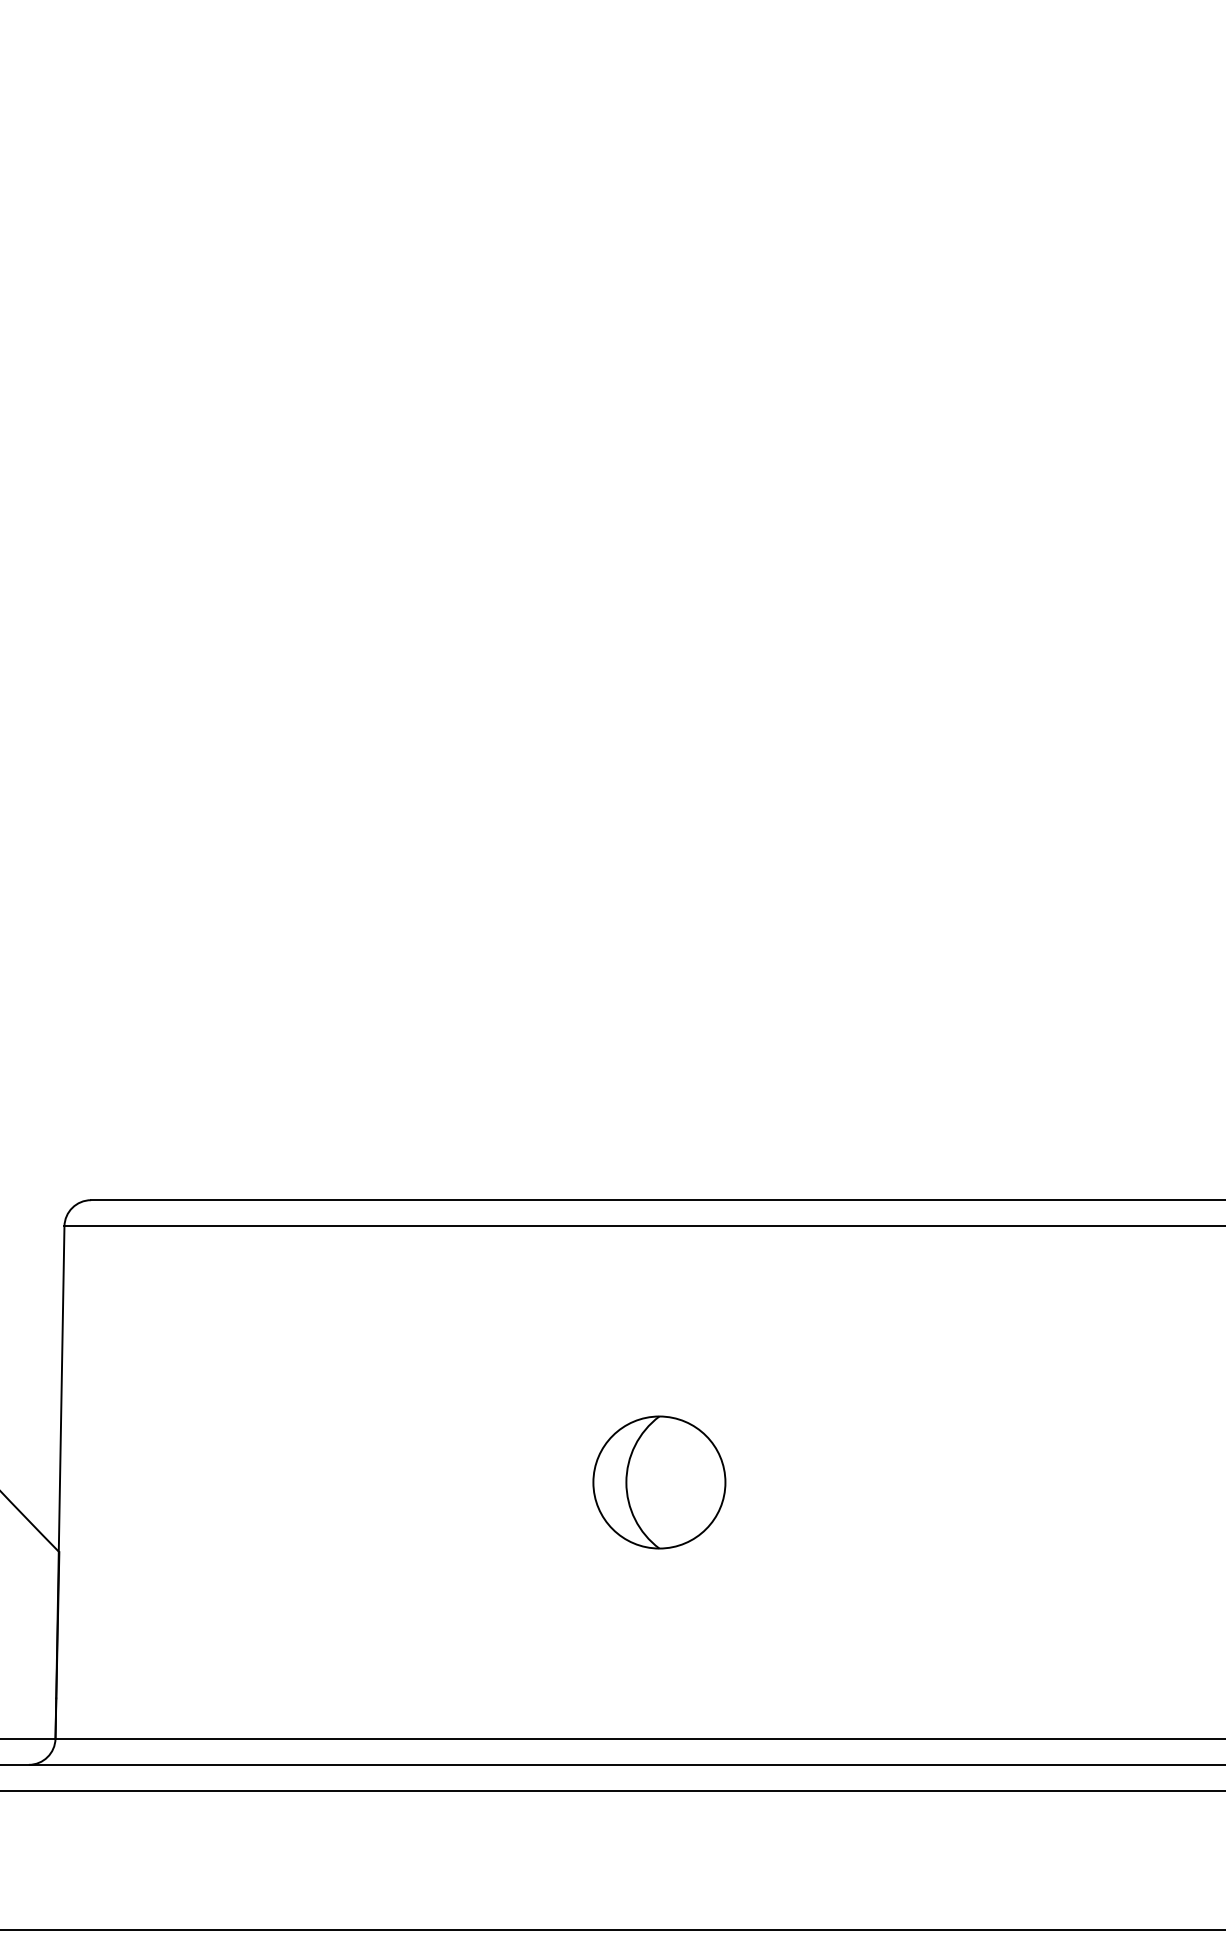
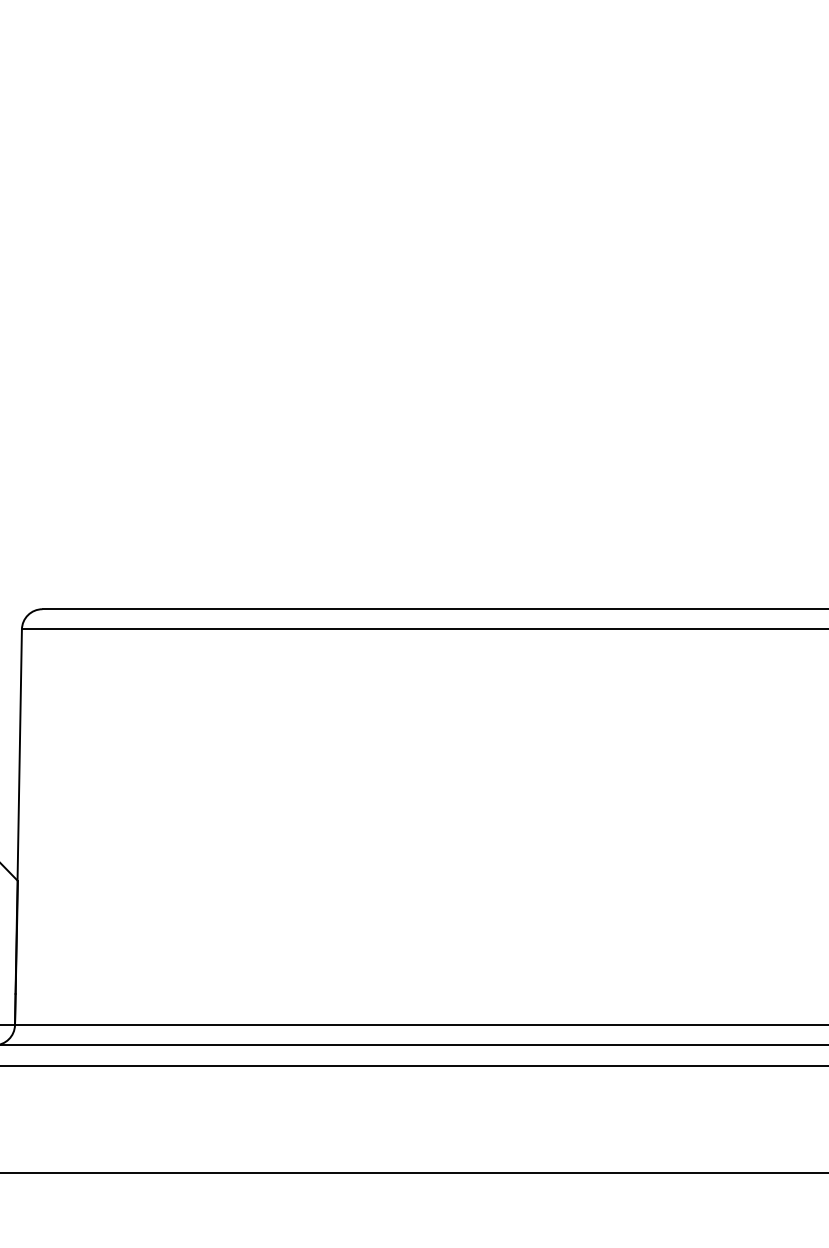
part: (659, 1482) -> (481, 827), removed

